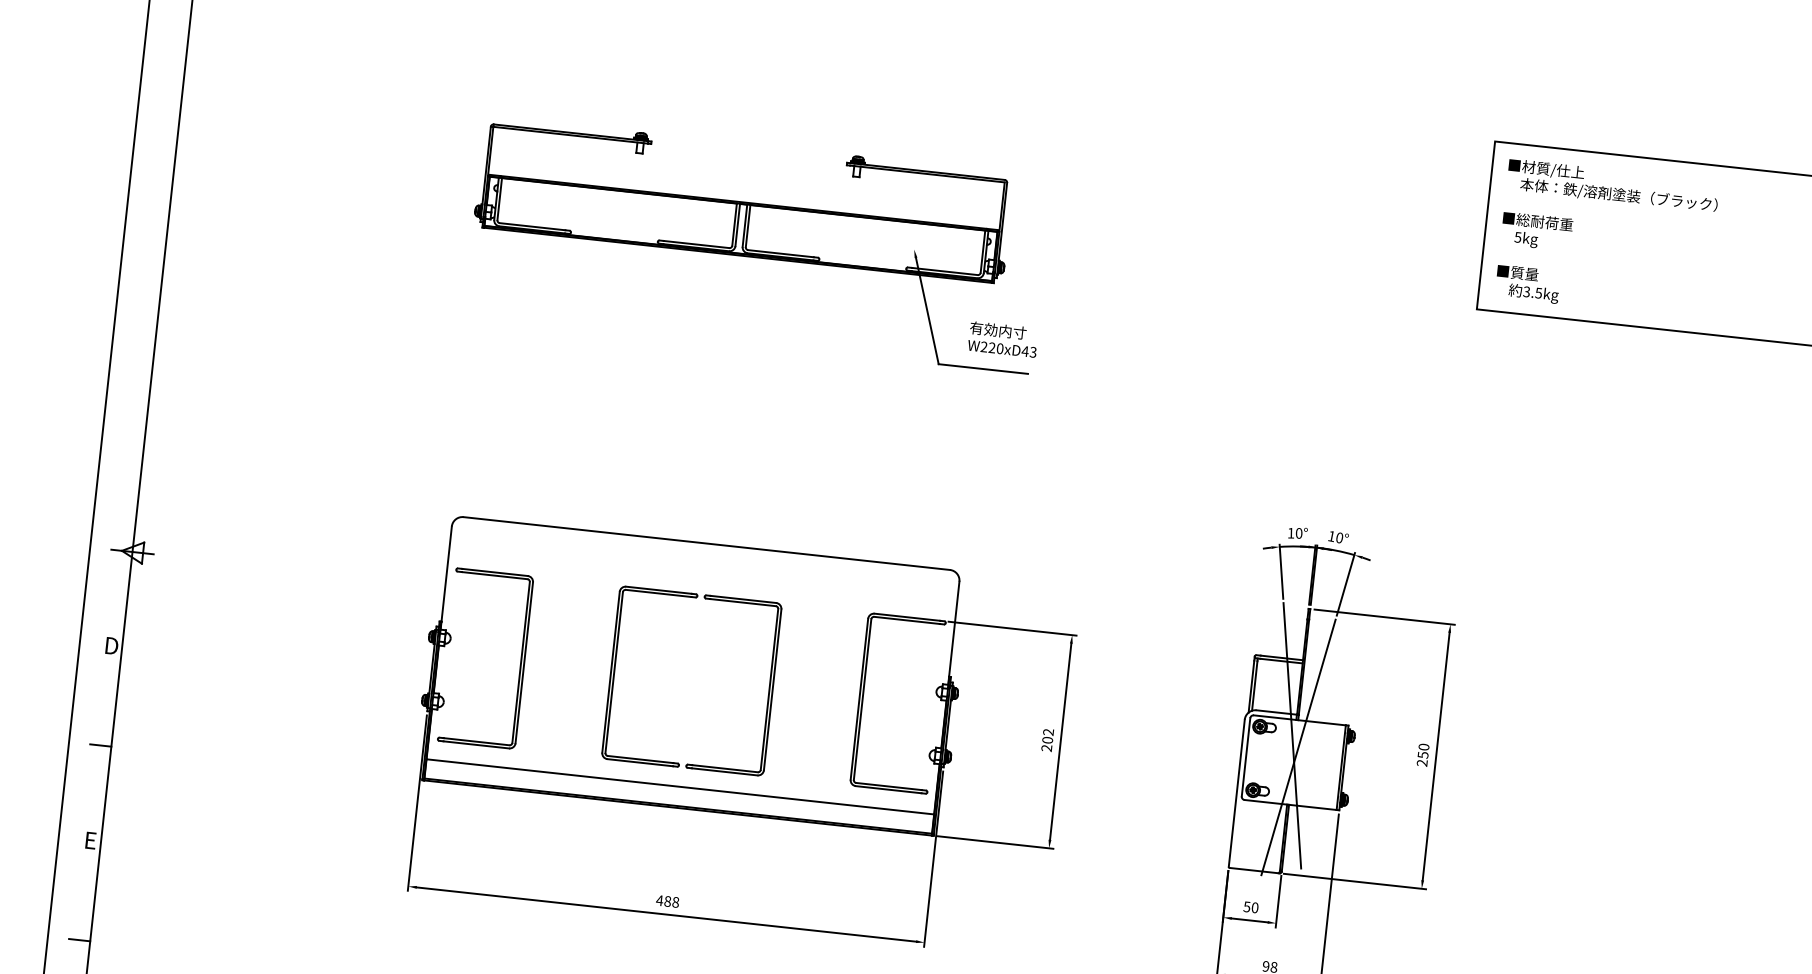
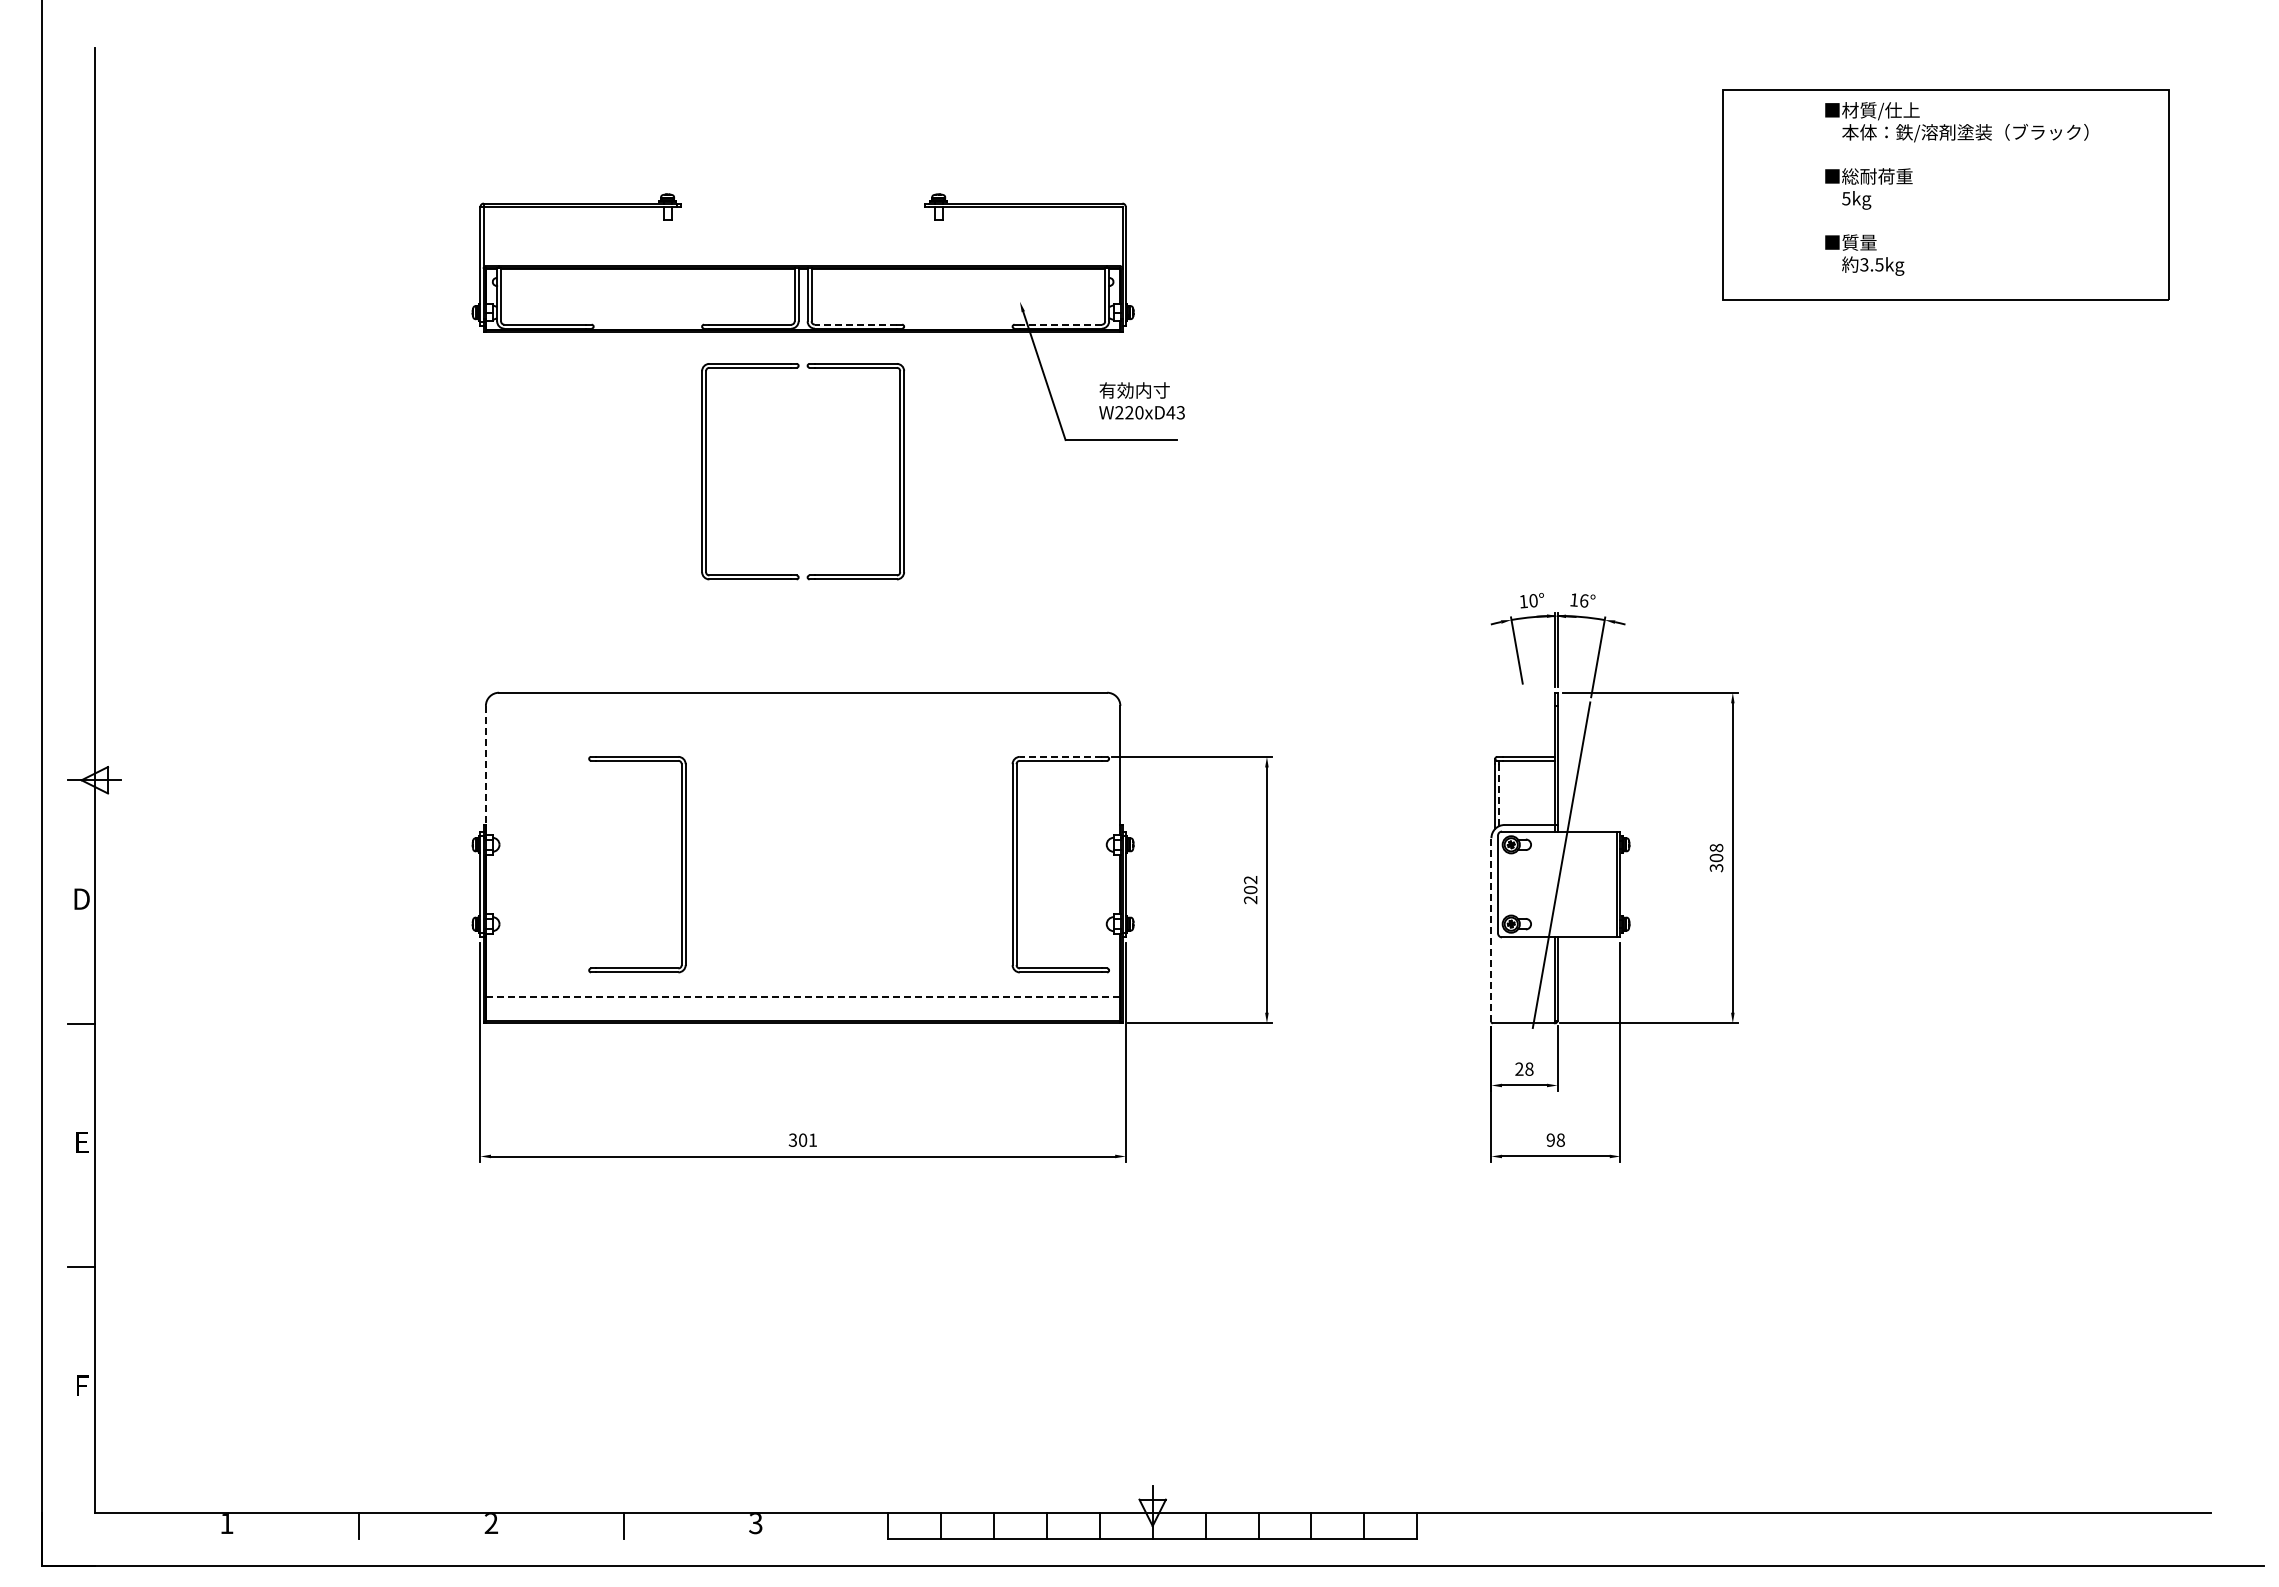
text: (1607, 238) -> (1956, 188), moved
line: (780, 253) -> (855, 324), solid -> dashed
line: (944, 271) -> (1060, 324), solid -> dashed
text: (1339, 537) -> (1584, 600), 10° -> 16°
line: (446, 574) -> (485, 765), solid -> dashed
line: (907, 616) -> (1060, 756), solid -> dashed
part: (520, 662) -> (681, 864), moved
part: (614, 672) -> (706, 471), moved
line: (1254, 686) -> (1499, 795), solid -> dashed
line: (1292, 735) -> (1552, 851), removed
text: (1423, 754) -> (1716, 857), 250 -> 308
line: (680, 786) -> (803, 996), solid -> dashed
line: (1236, 793) -> (1491, 930), solid -> dashed
text: (667, 900) -> (802, 1139), 488 -> 301
text: (1251, 906) -> (1524, 1068), 50 -> 28

